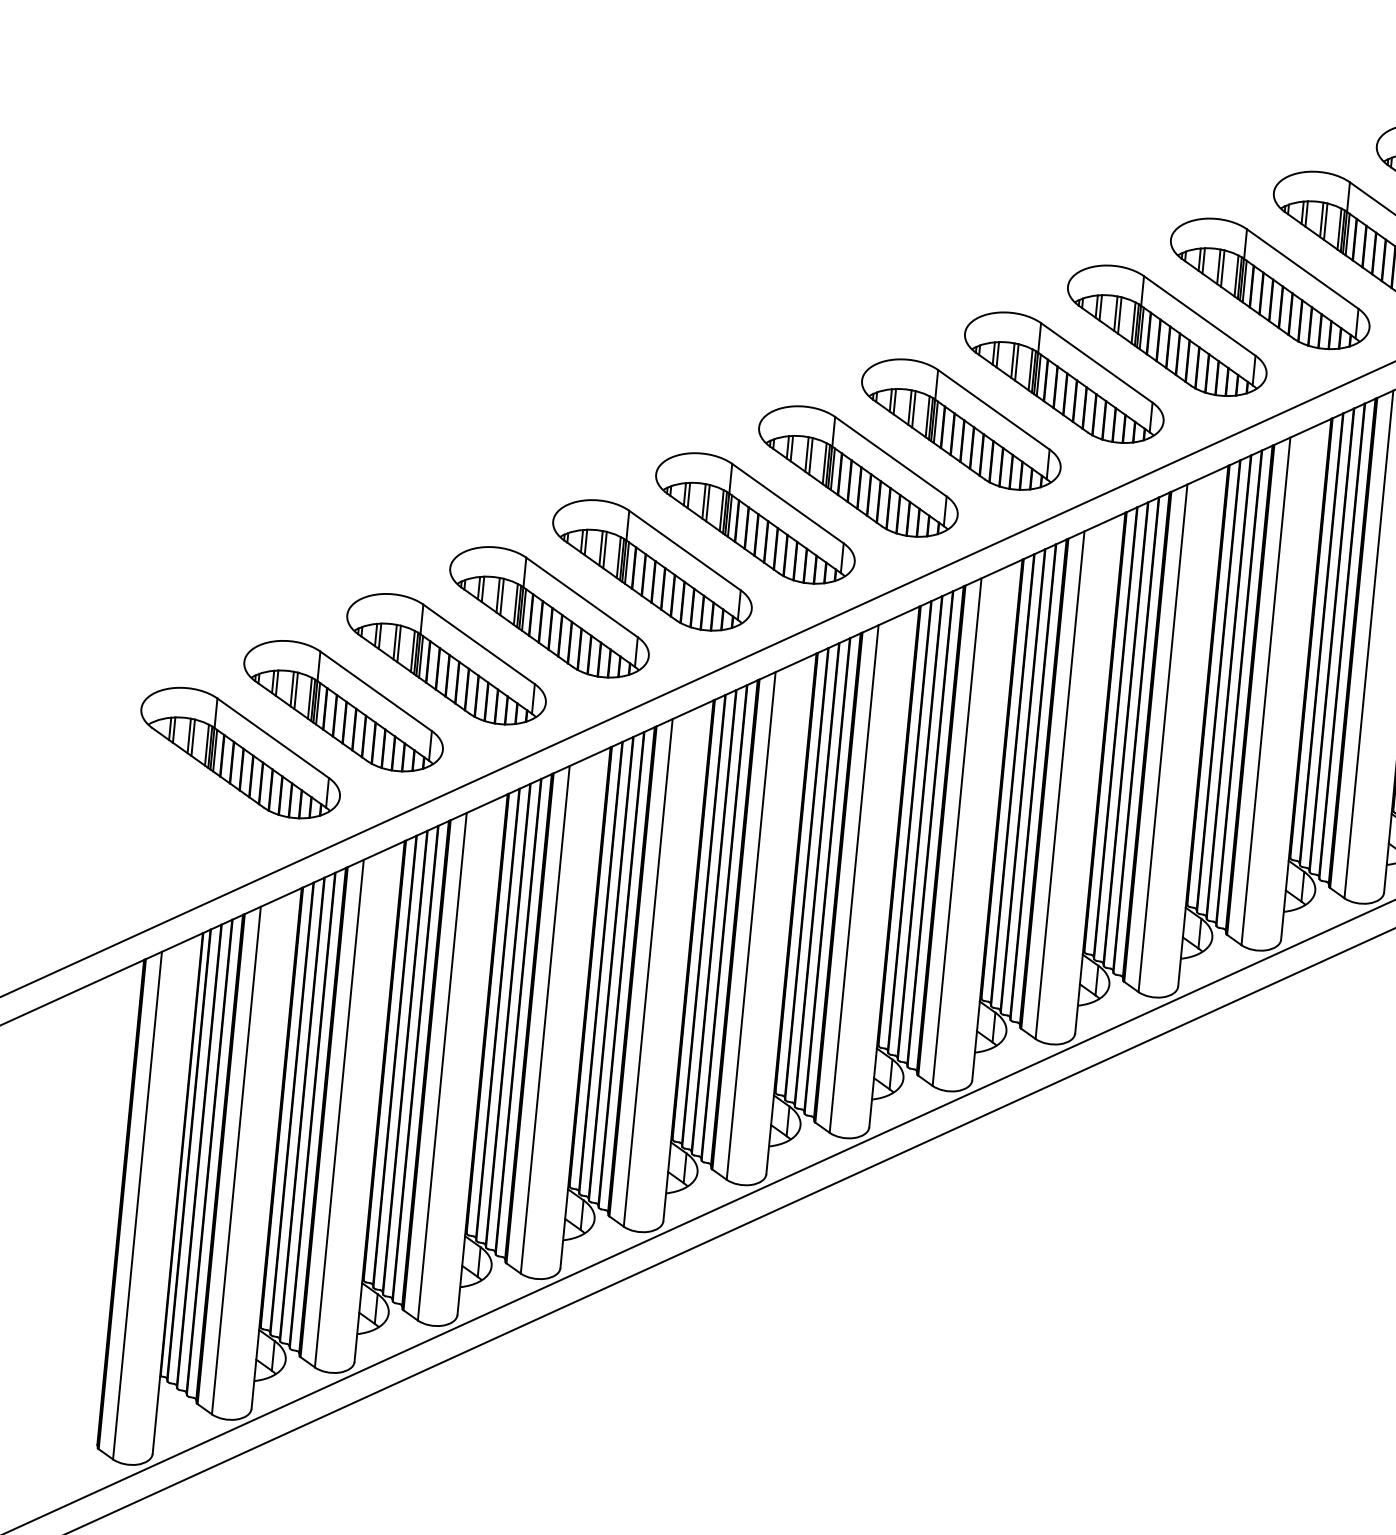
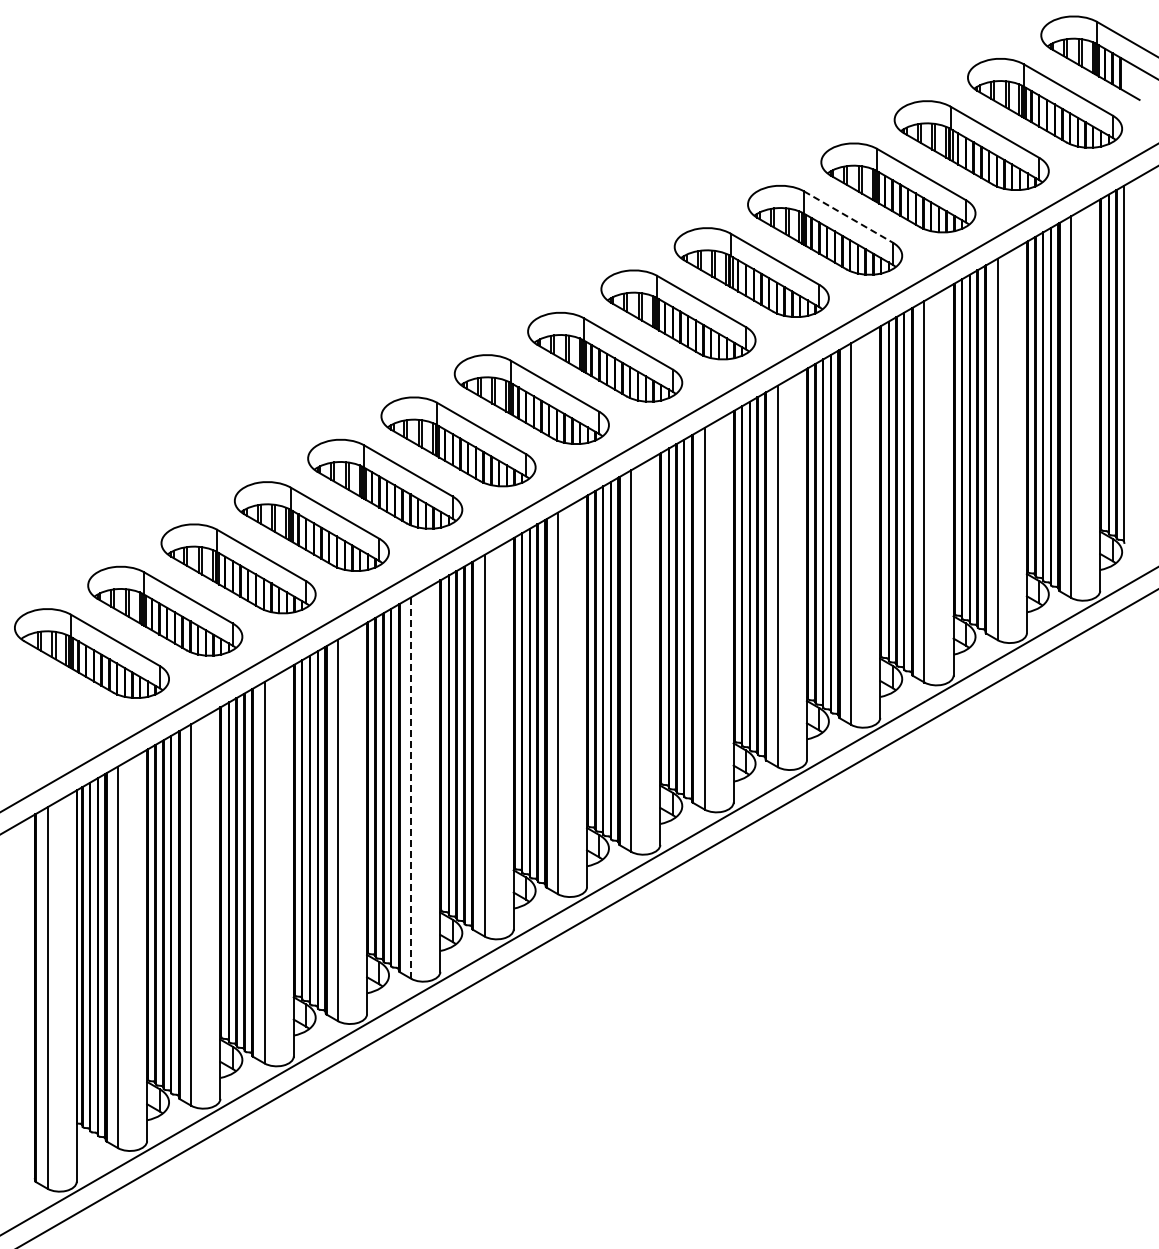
line: (1302, 269) -> (848, 217), solid -> dashed
line: (648, 973) -> (411, 788), solid -> dashed

